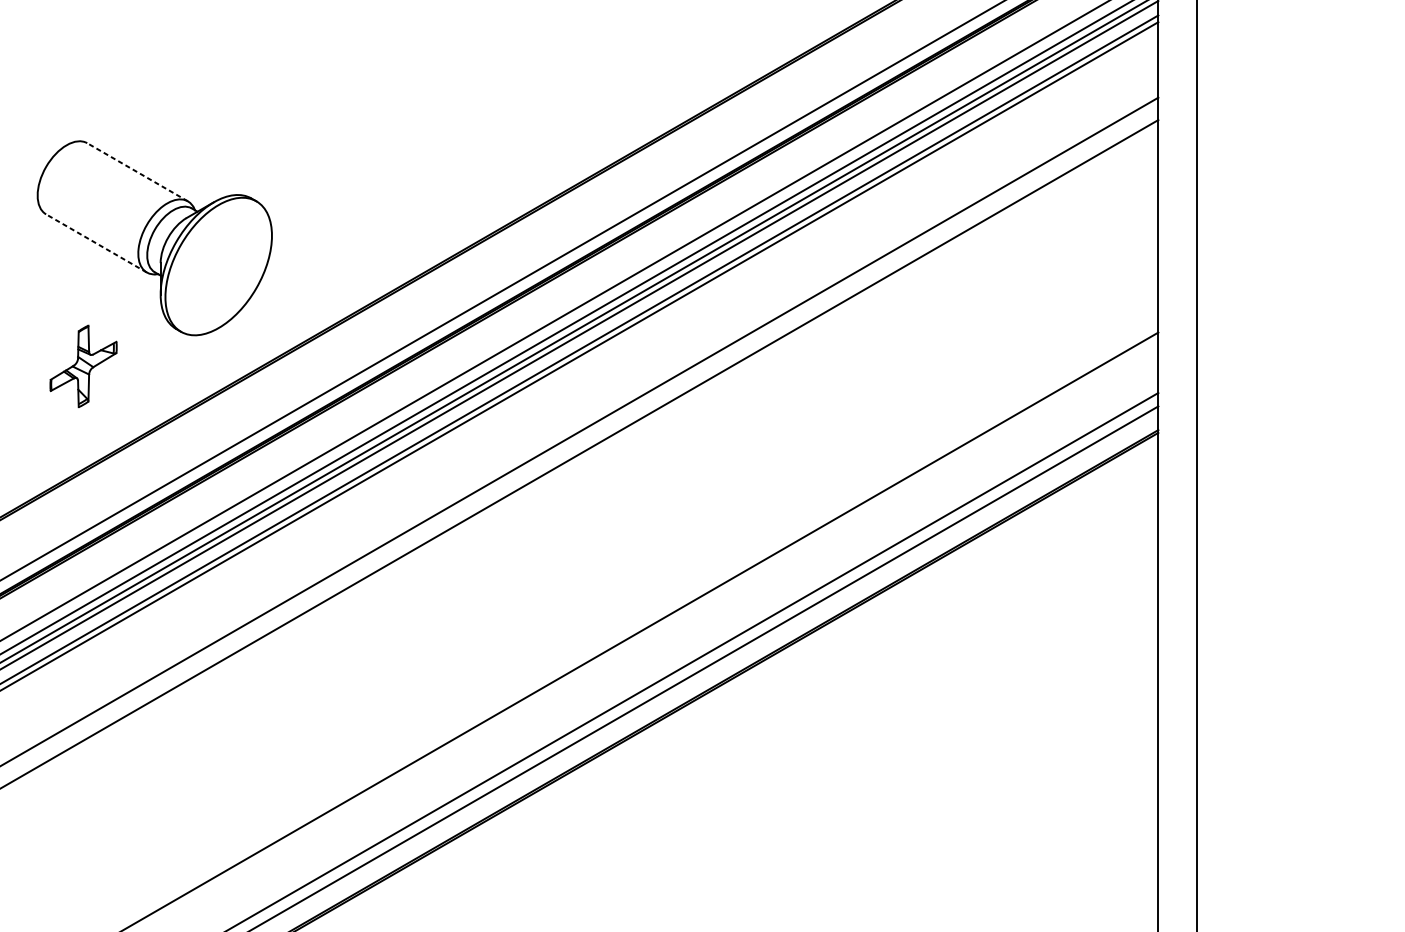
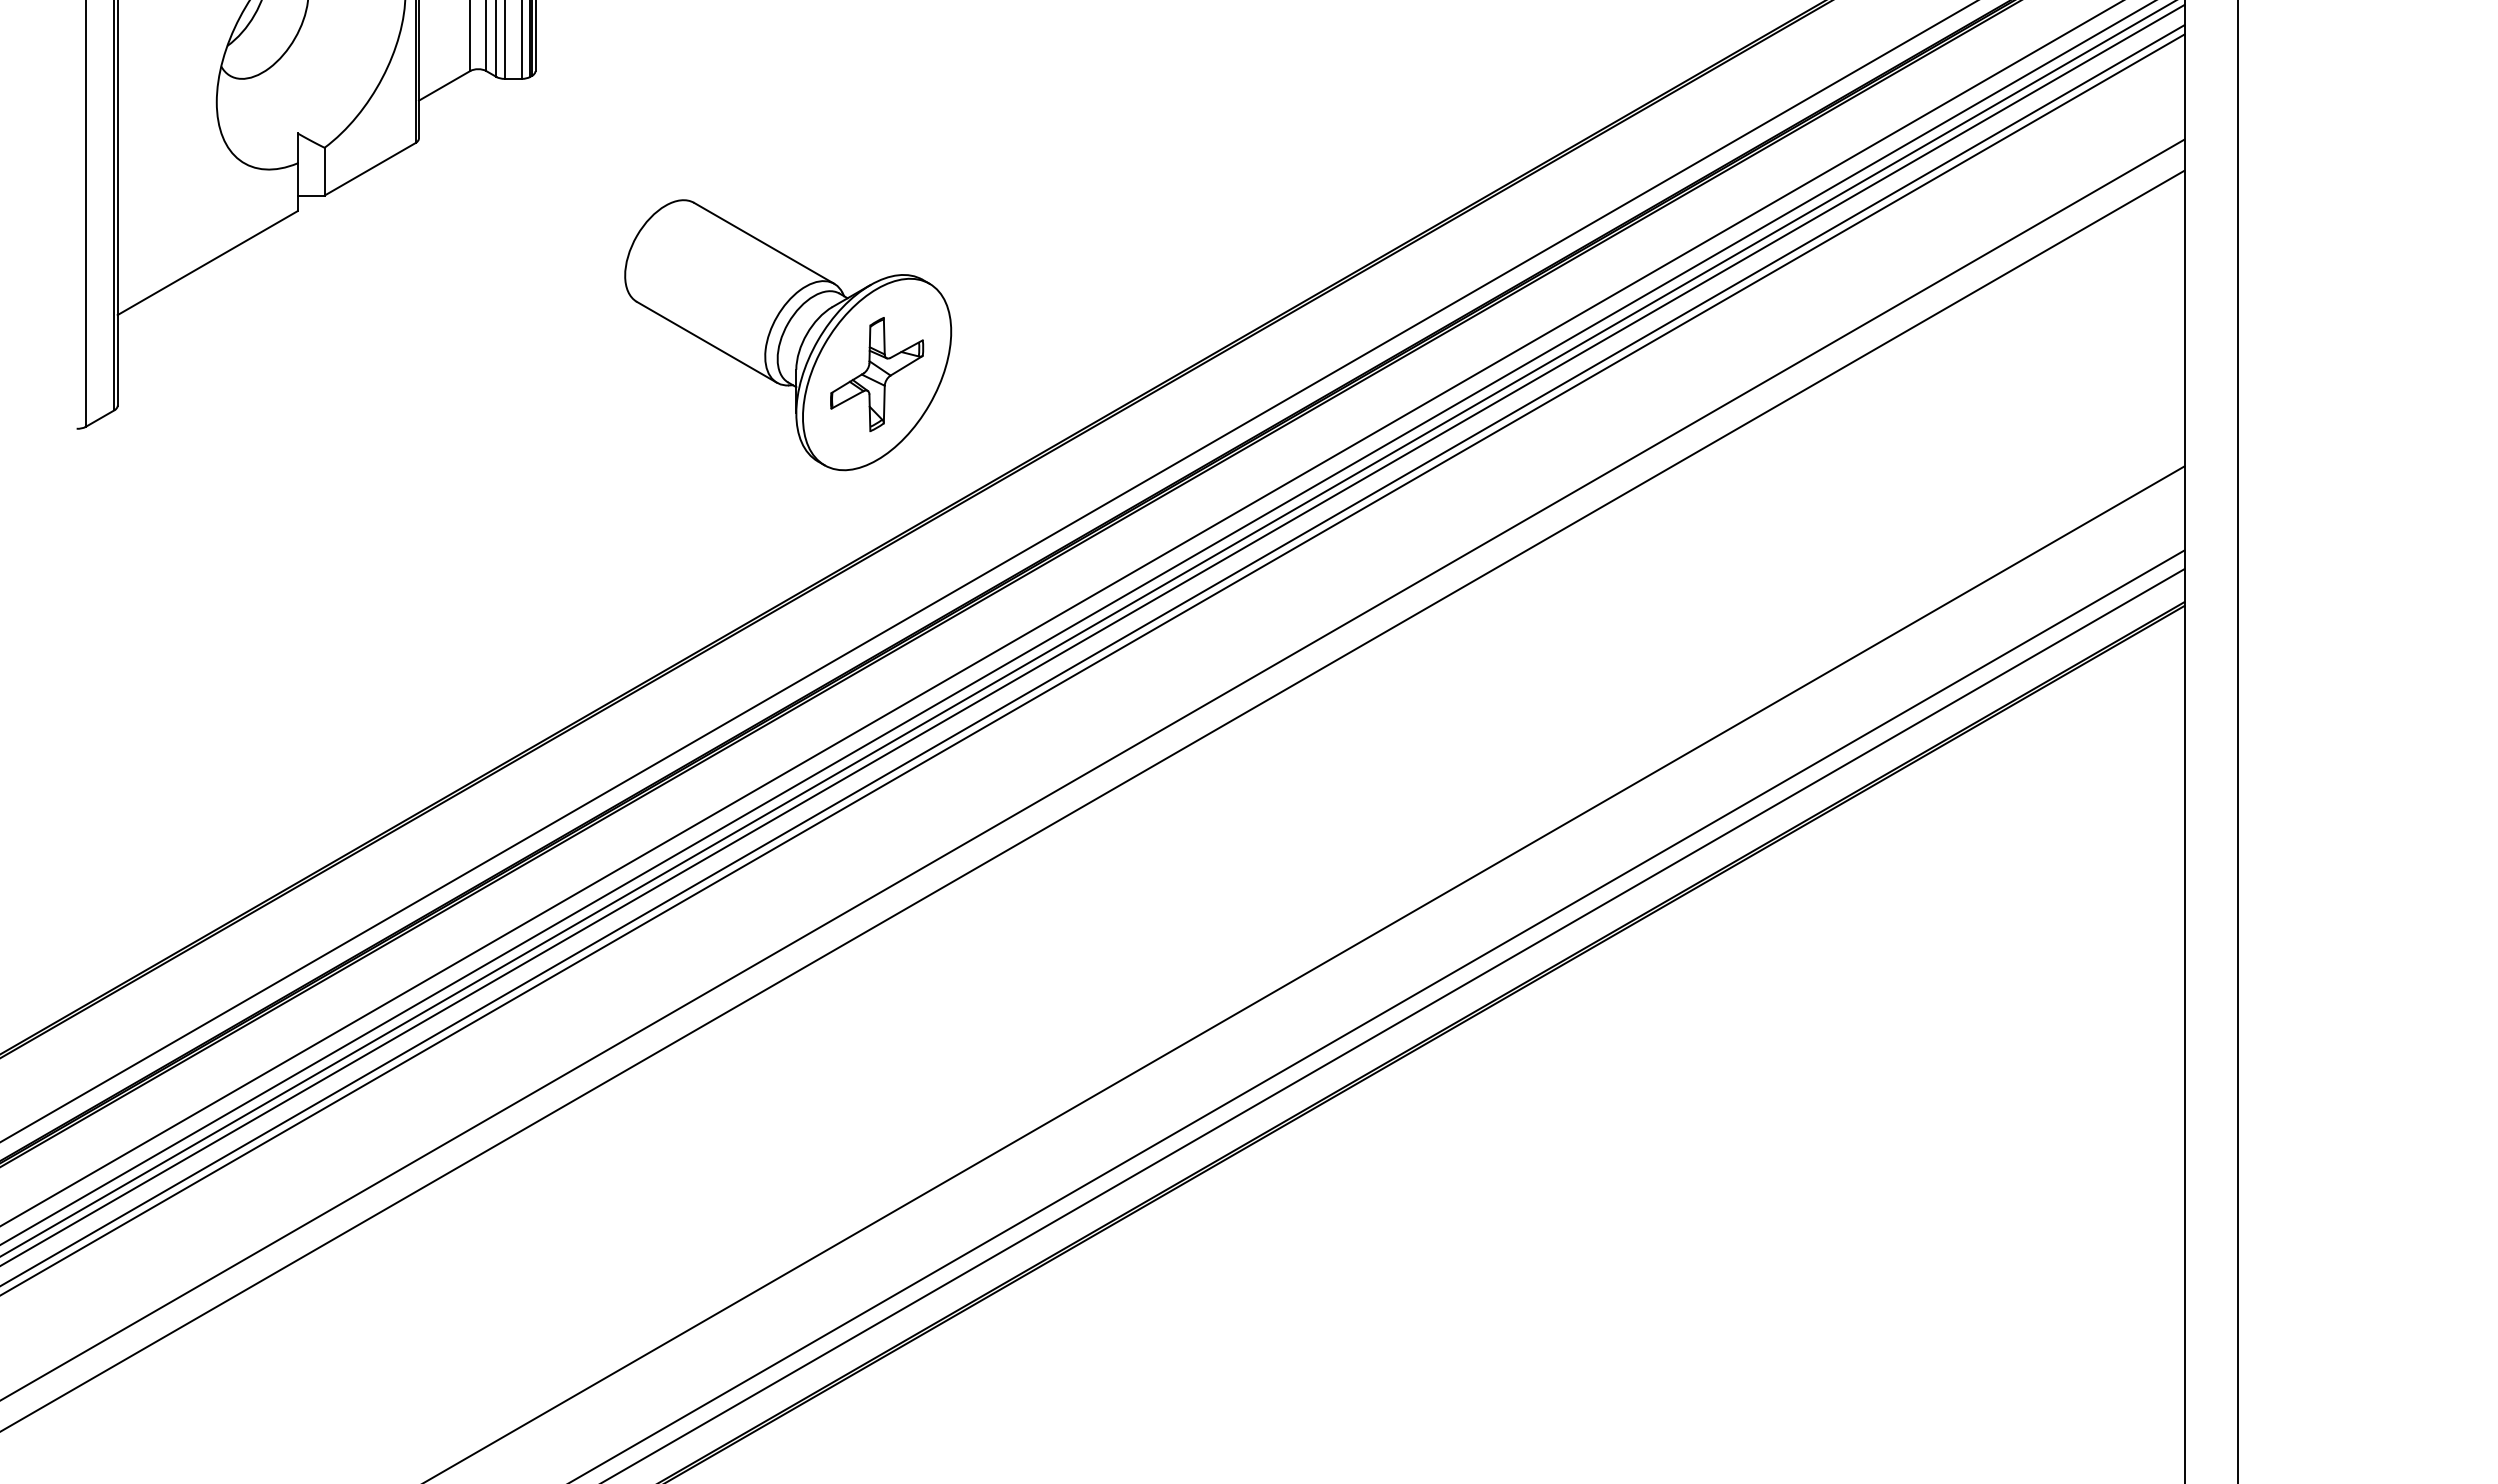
line: (137, 172) -> (764, 243), dashed -> solid
line: (96, 243) -> (707, 342), dashed -> solid
part: (83, 366) -> (877, 374), moved

